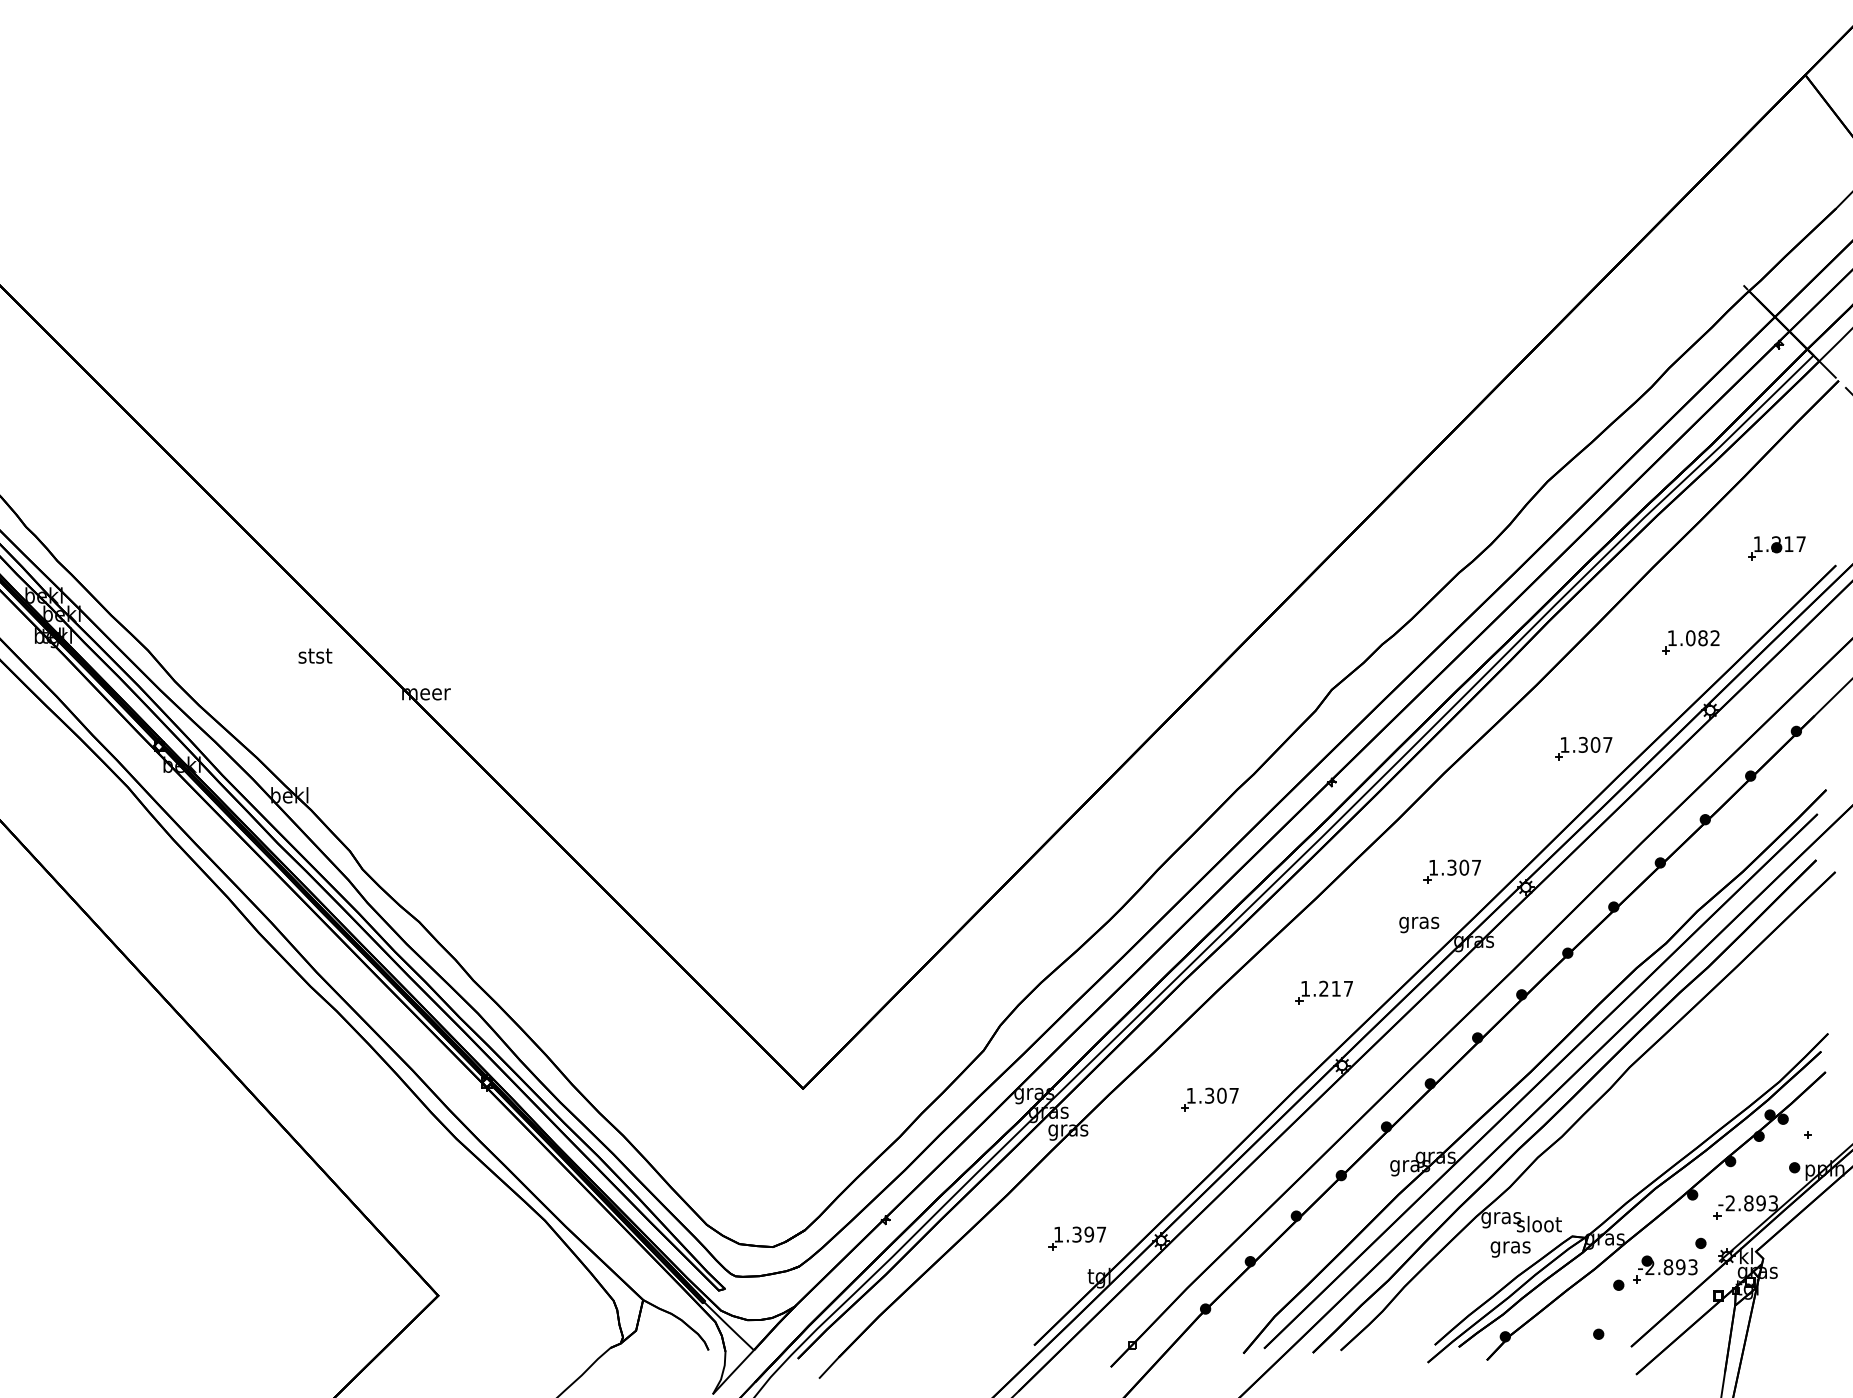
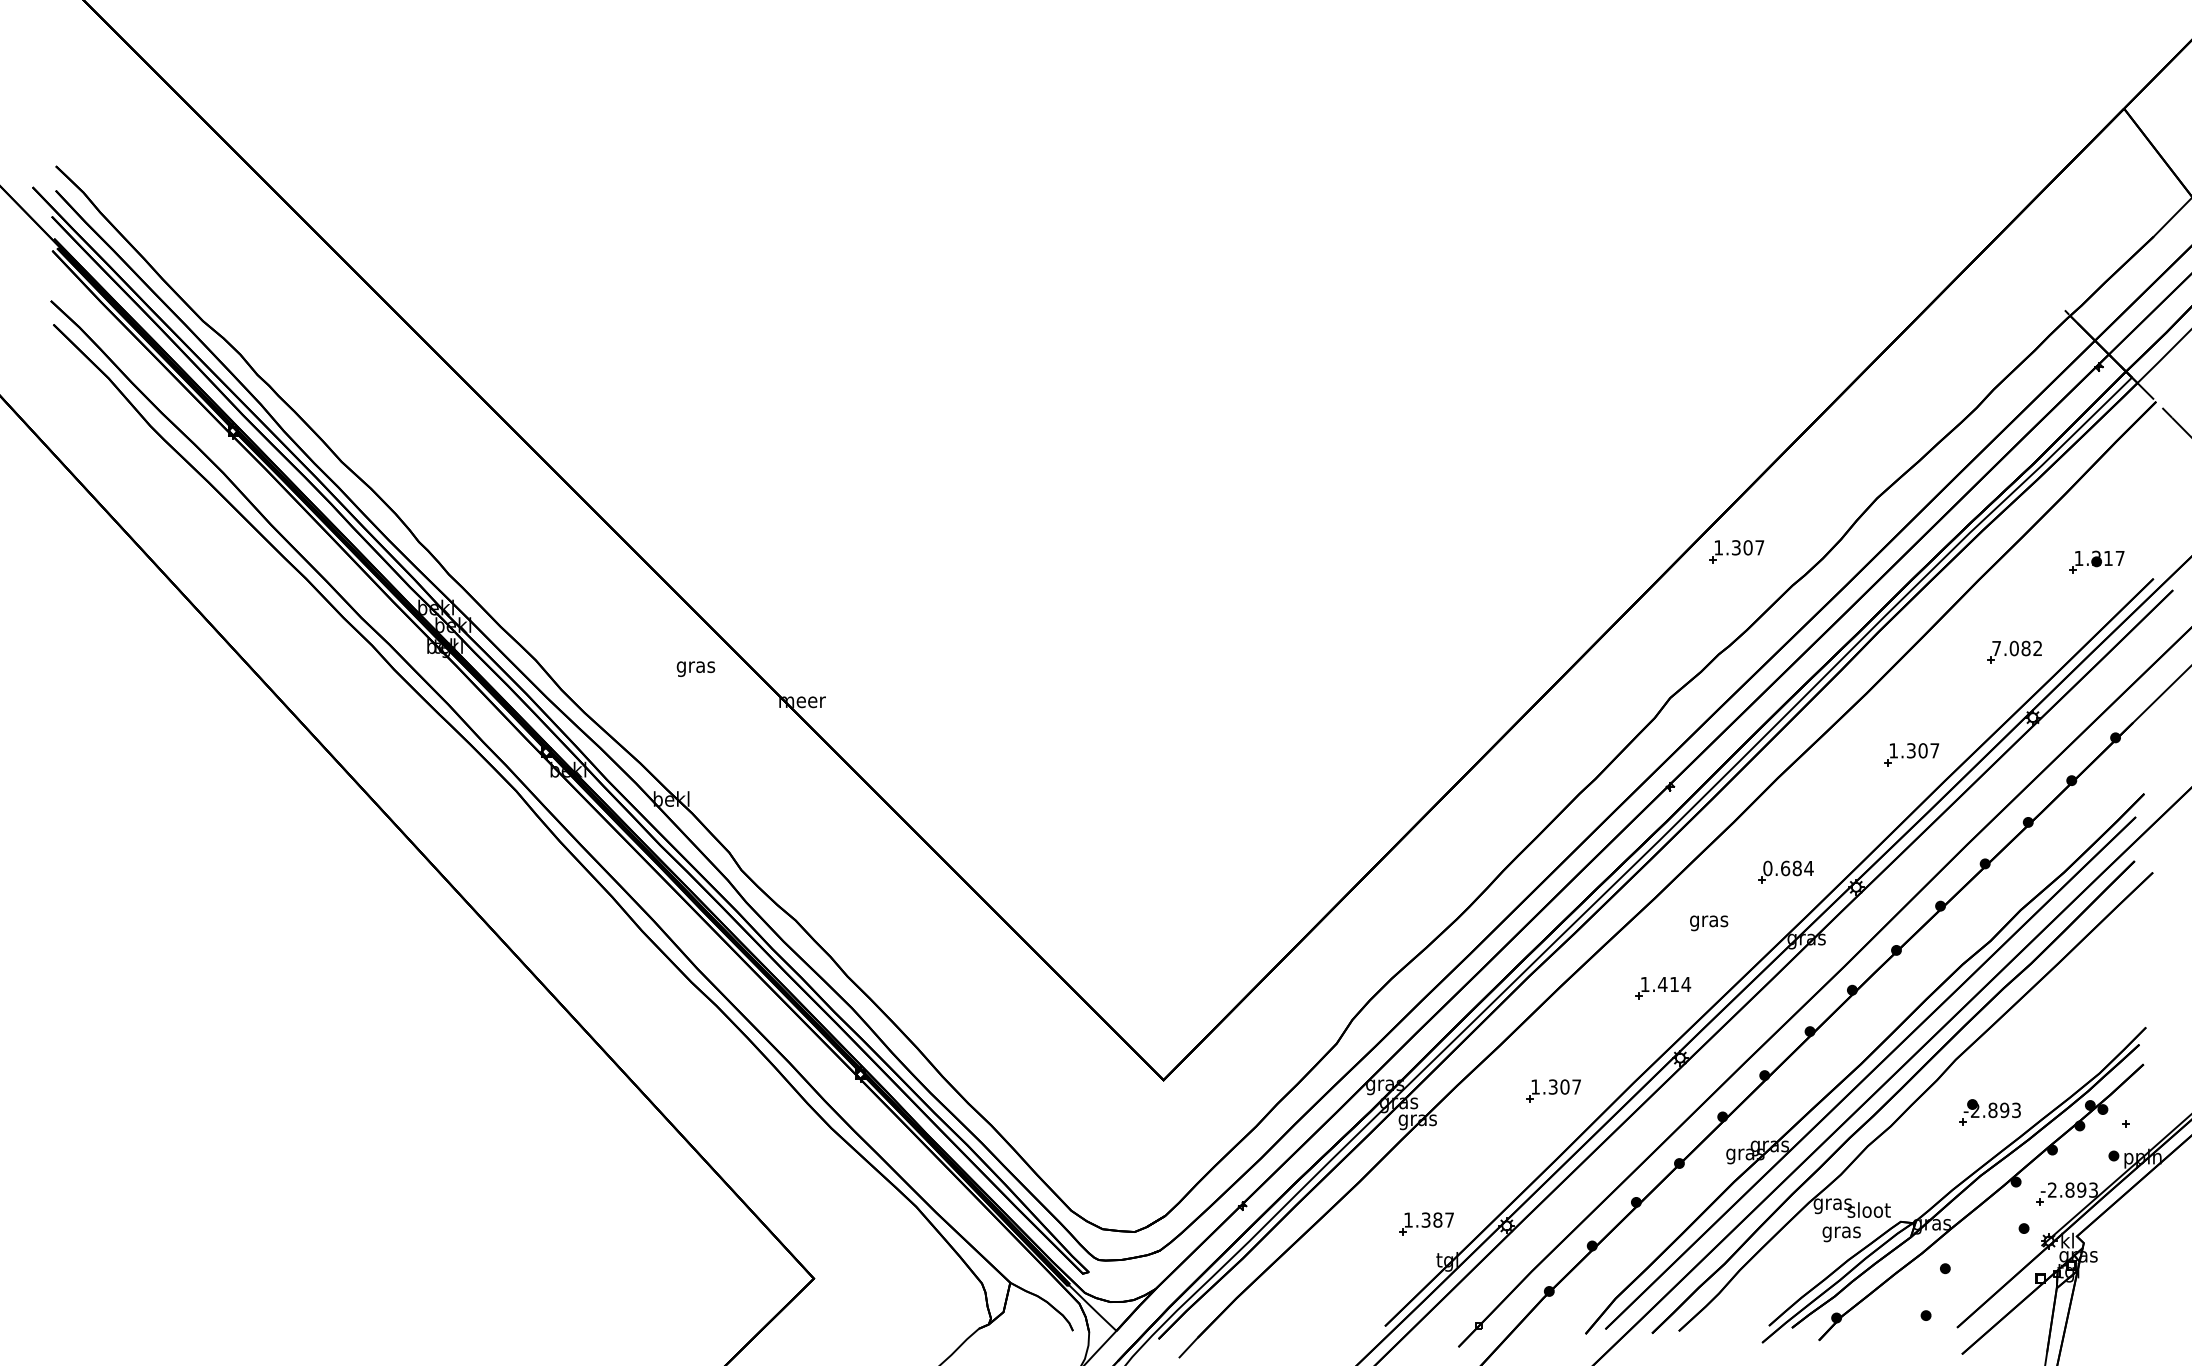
part: (1400, 537) -> (1736, 551), added
text: (1672, 638) -> (1996, 648), 1.082 -> 7.082
text: (314, 658) -> (695, 667), stst -> gras
text: (1455, 867) -> (1788, 868), 1.307 -> 0.684
text: (1419, 925) -> (1709, 923), moved
text: (1336, 987) -> (1674, 983), 1.217 -> 1.414
text: (1088, 1233) -> (1437, 1219), 1.397 -> 1.387
part: (1664, 1269) -> (1989, 1112), moved

